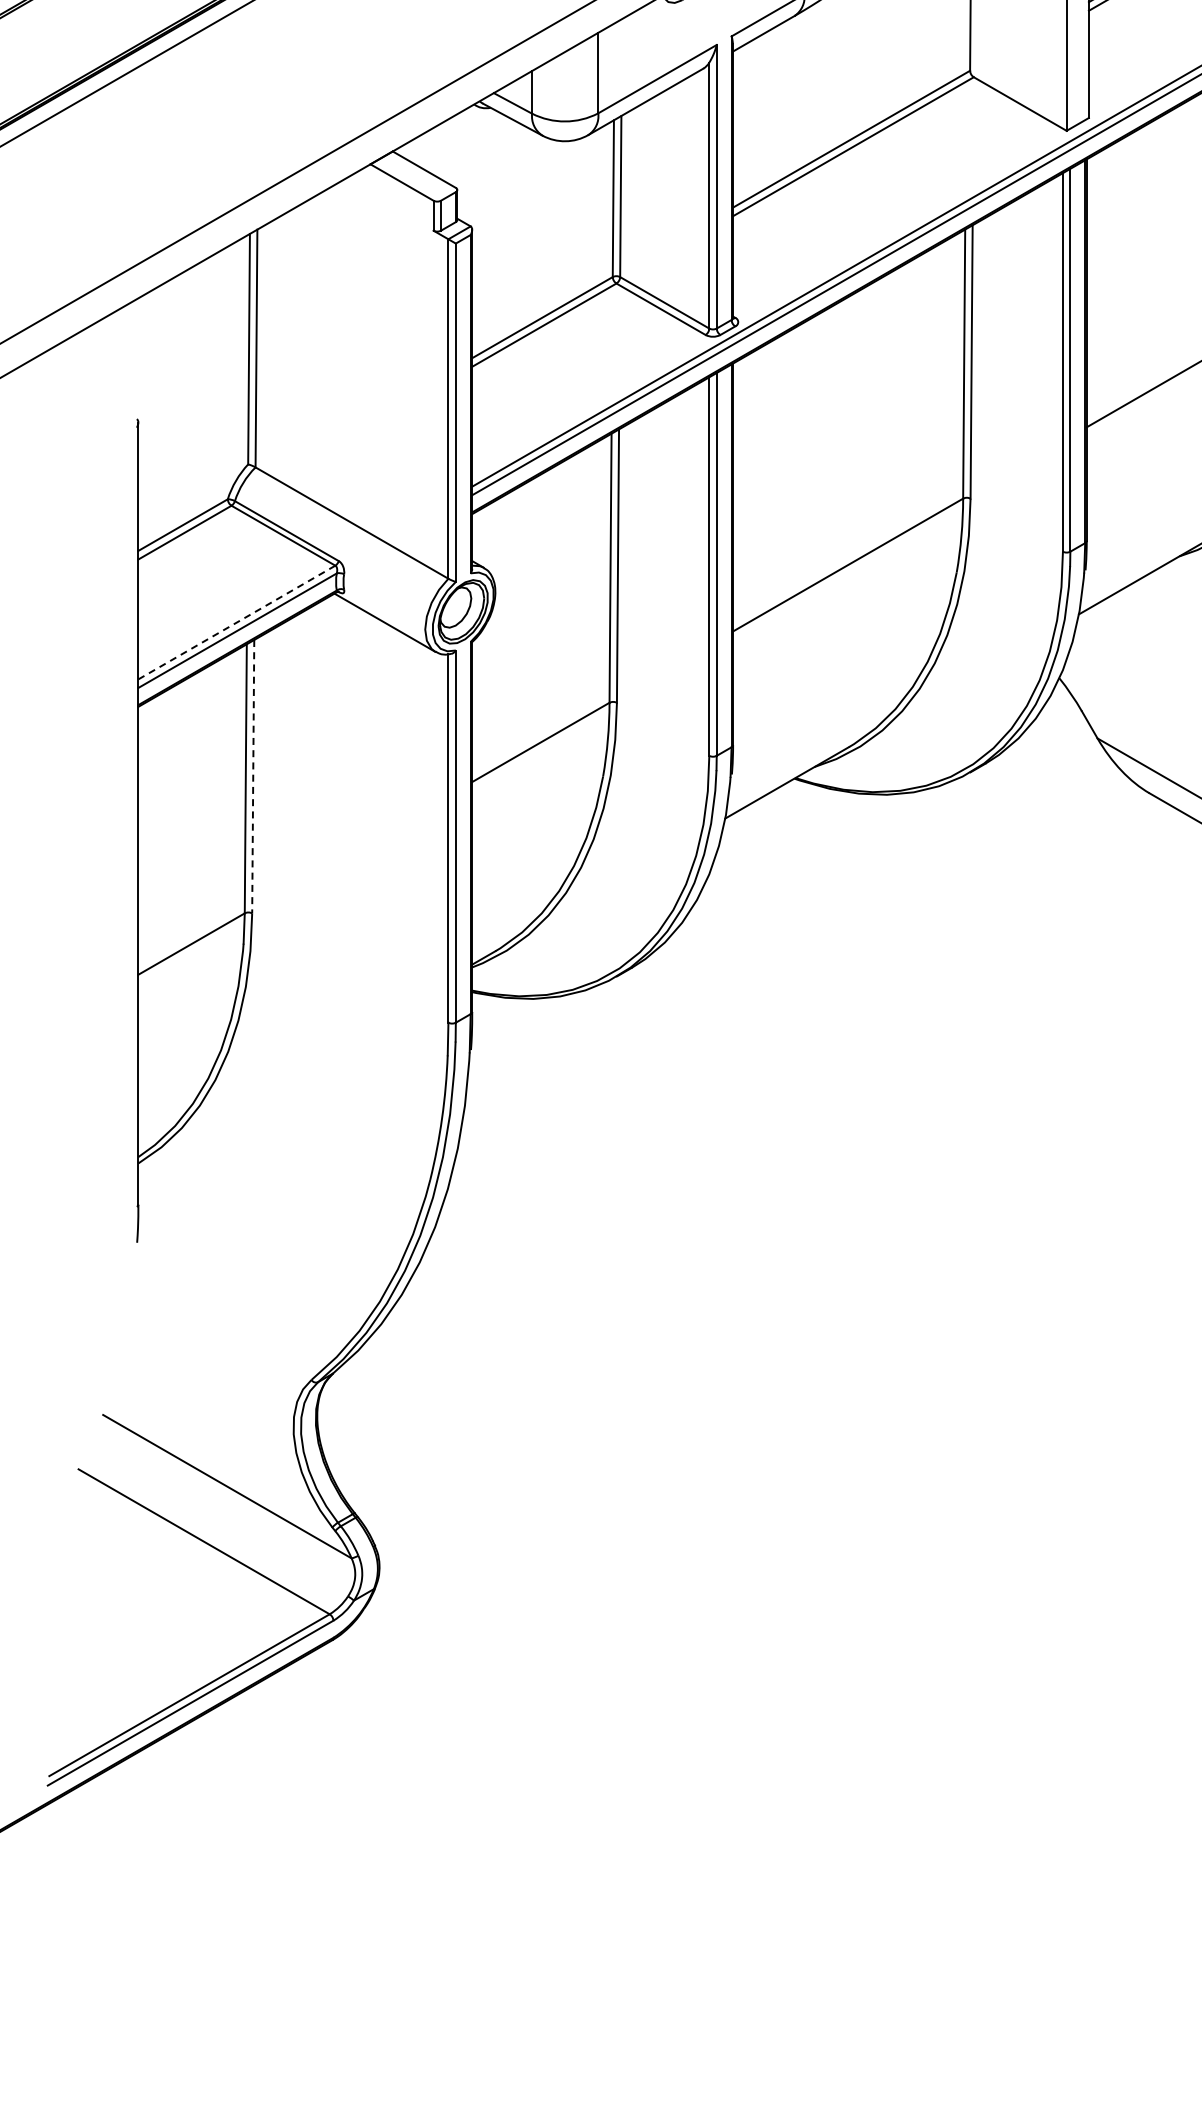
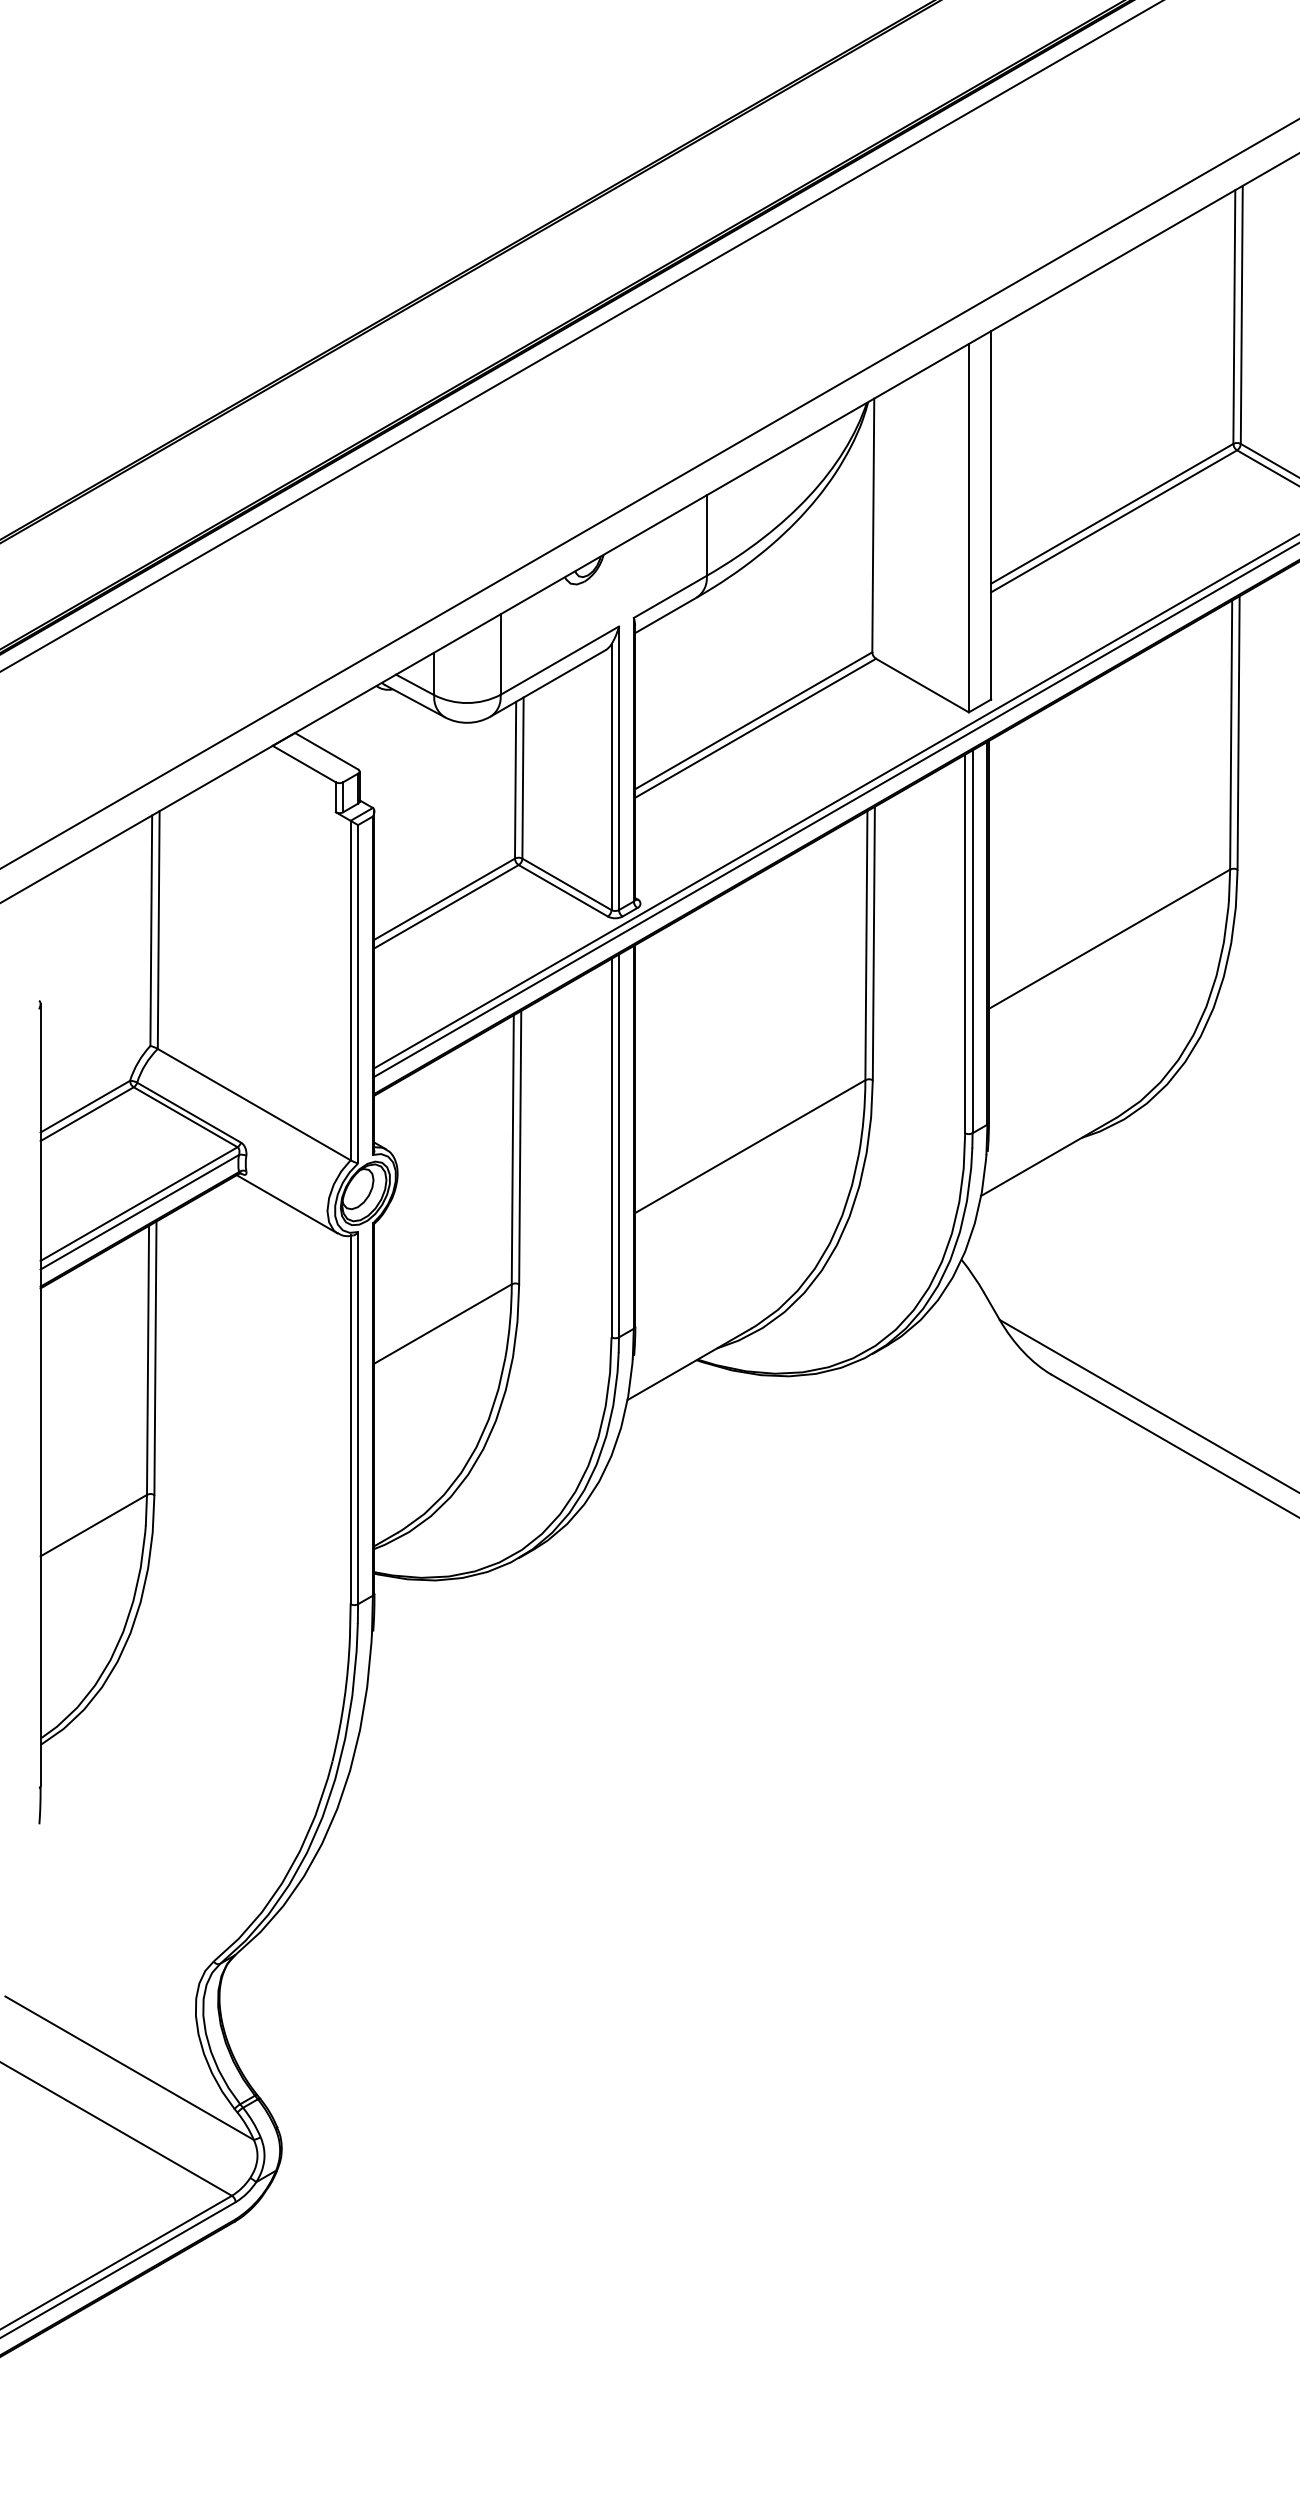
line: (237, 622) -> (139, 1204), dashed -> solid
line: (253, 776) -> (155, 1358), dashed -> solid

